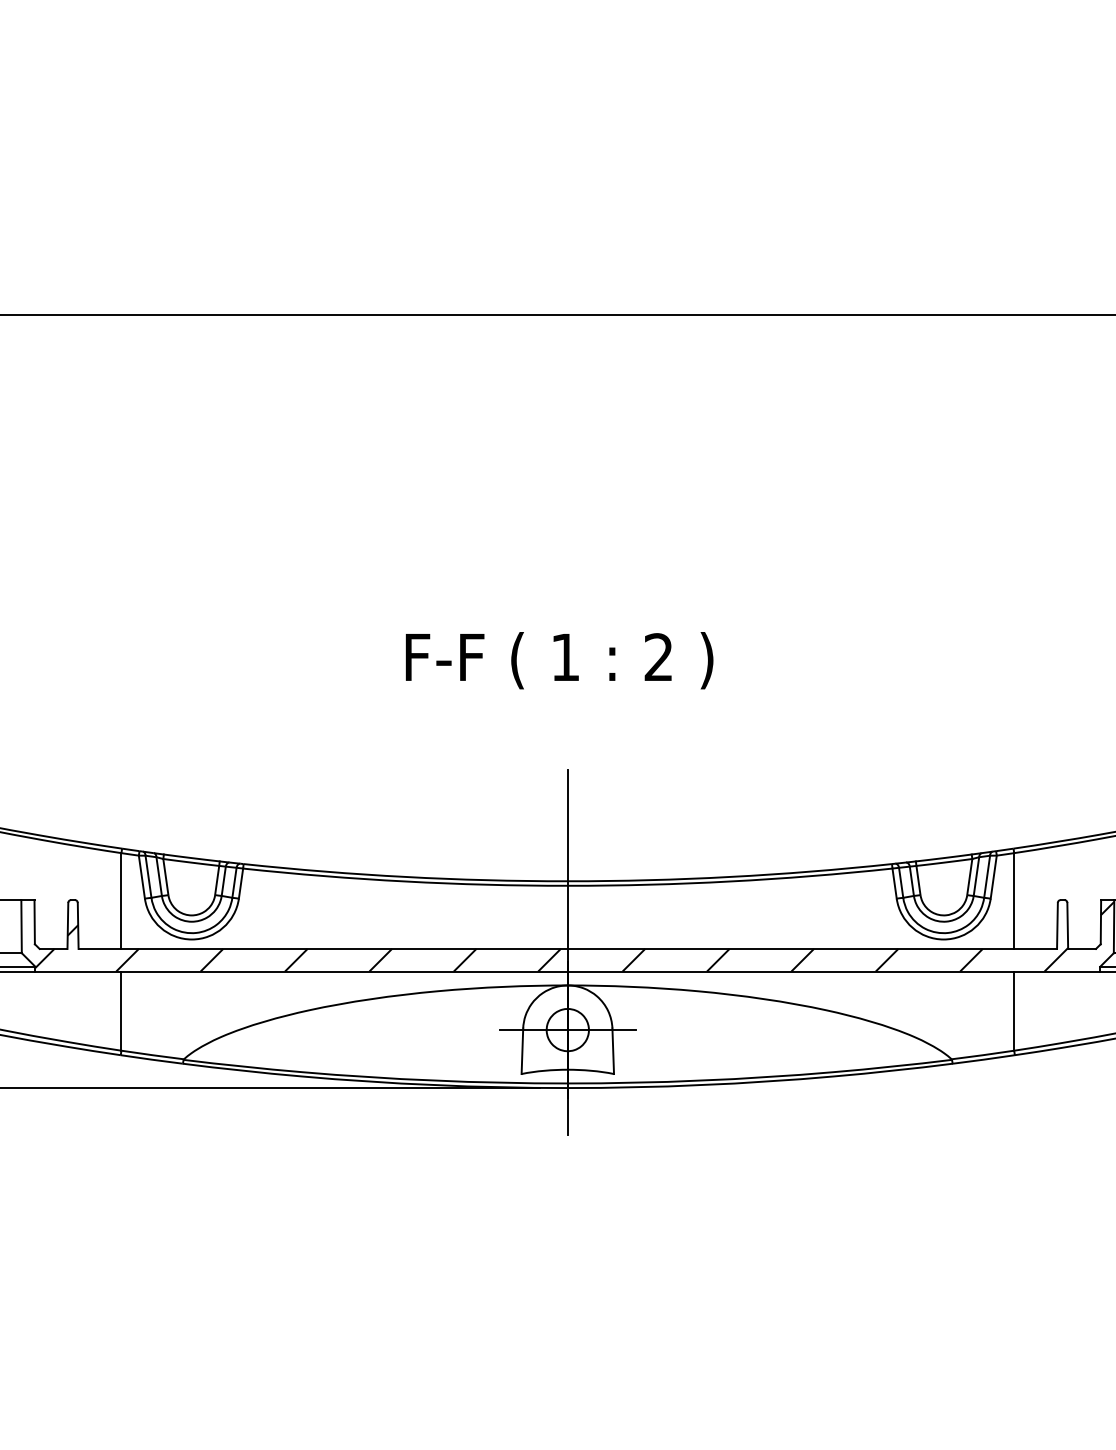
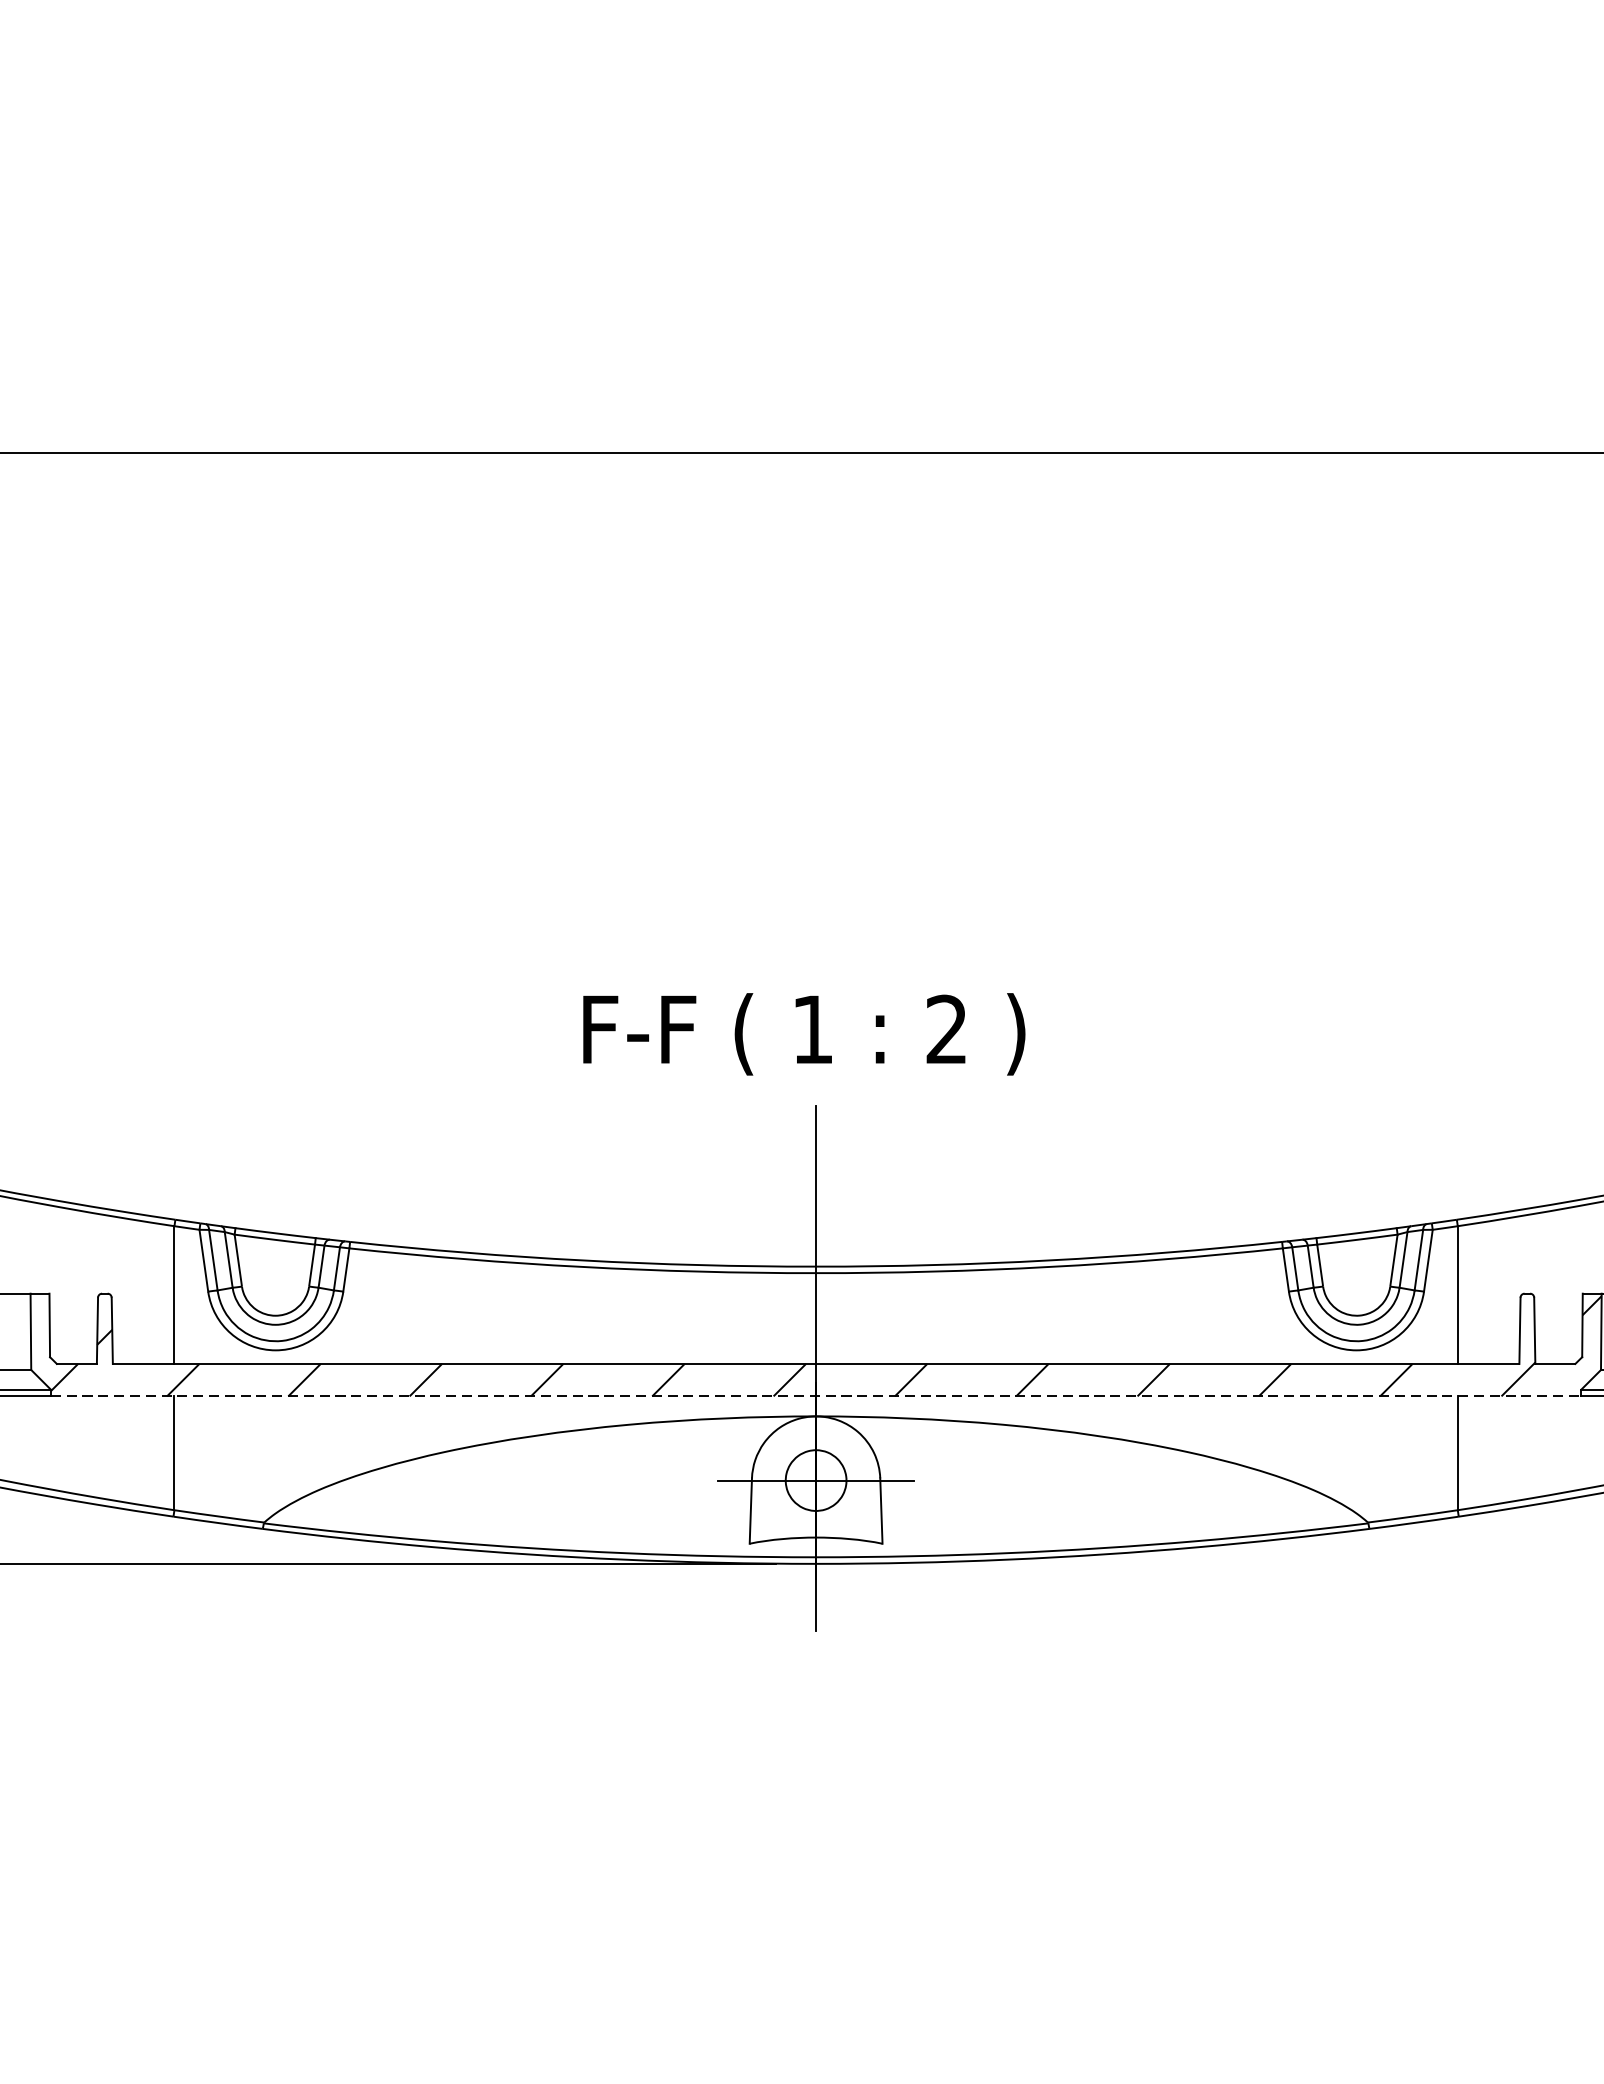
text: (559, 660) -> (804, 1034), moved
line: (568, 971) -> (817, 1396), solid -> dashed

